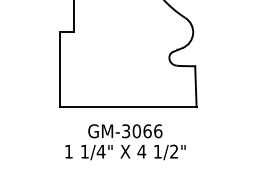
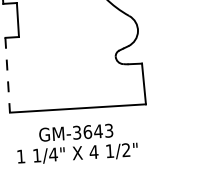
line: (60, 70) -> (7, 76), solid -> dashed
text: (147, 131) -> (98, 131), GM-3066 -> GM-3643

